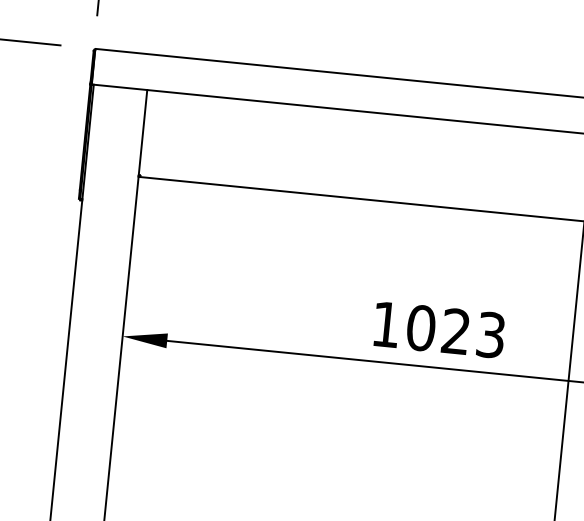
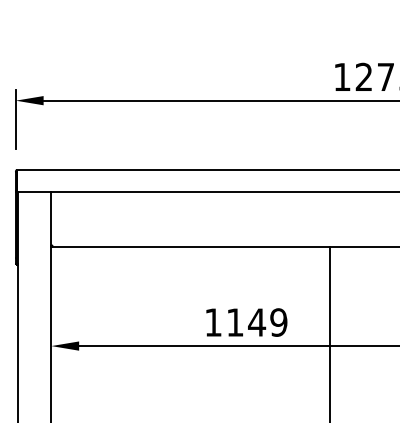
text: (455, 331) -> (256, 322), 1023 -> 1149

